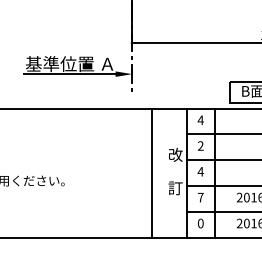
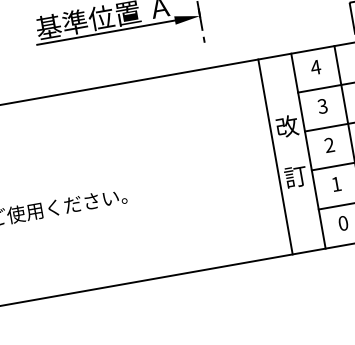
text: (200, 146) -> (322, 107), 2 -> 3
text: (200, 171) -> (329, 144), 4 -> 2
line: (151, 172) -> (274, 155), moved
text: (200, 197) -> (336, 184), 7 -> 1

